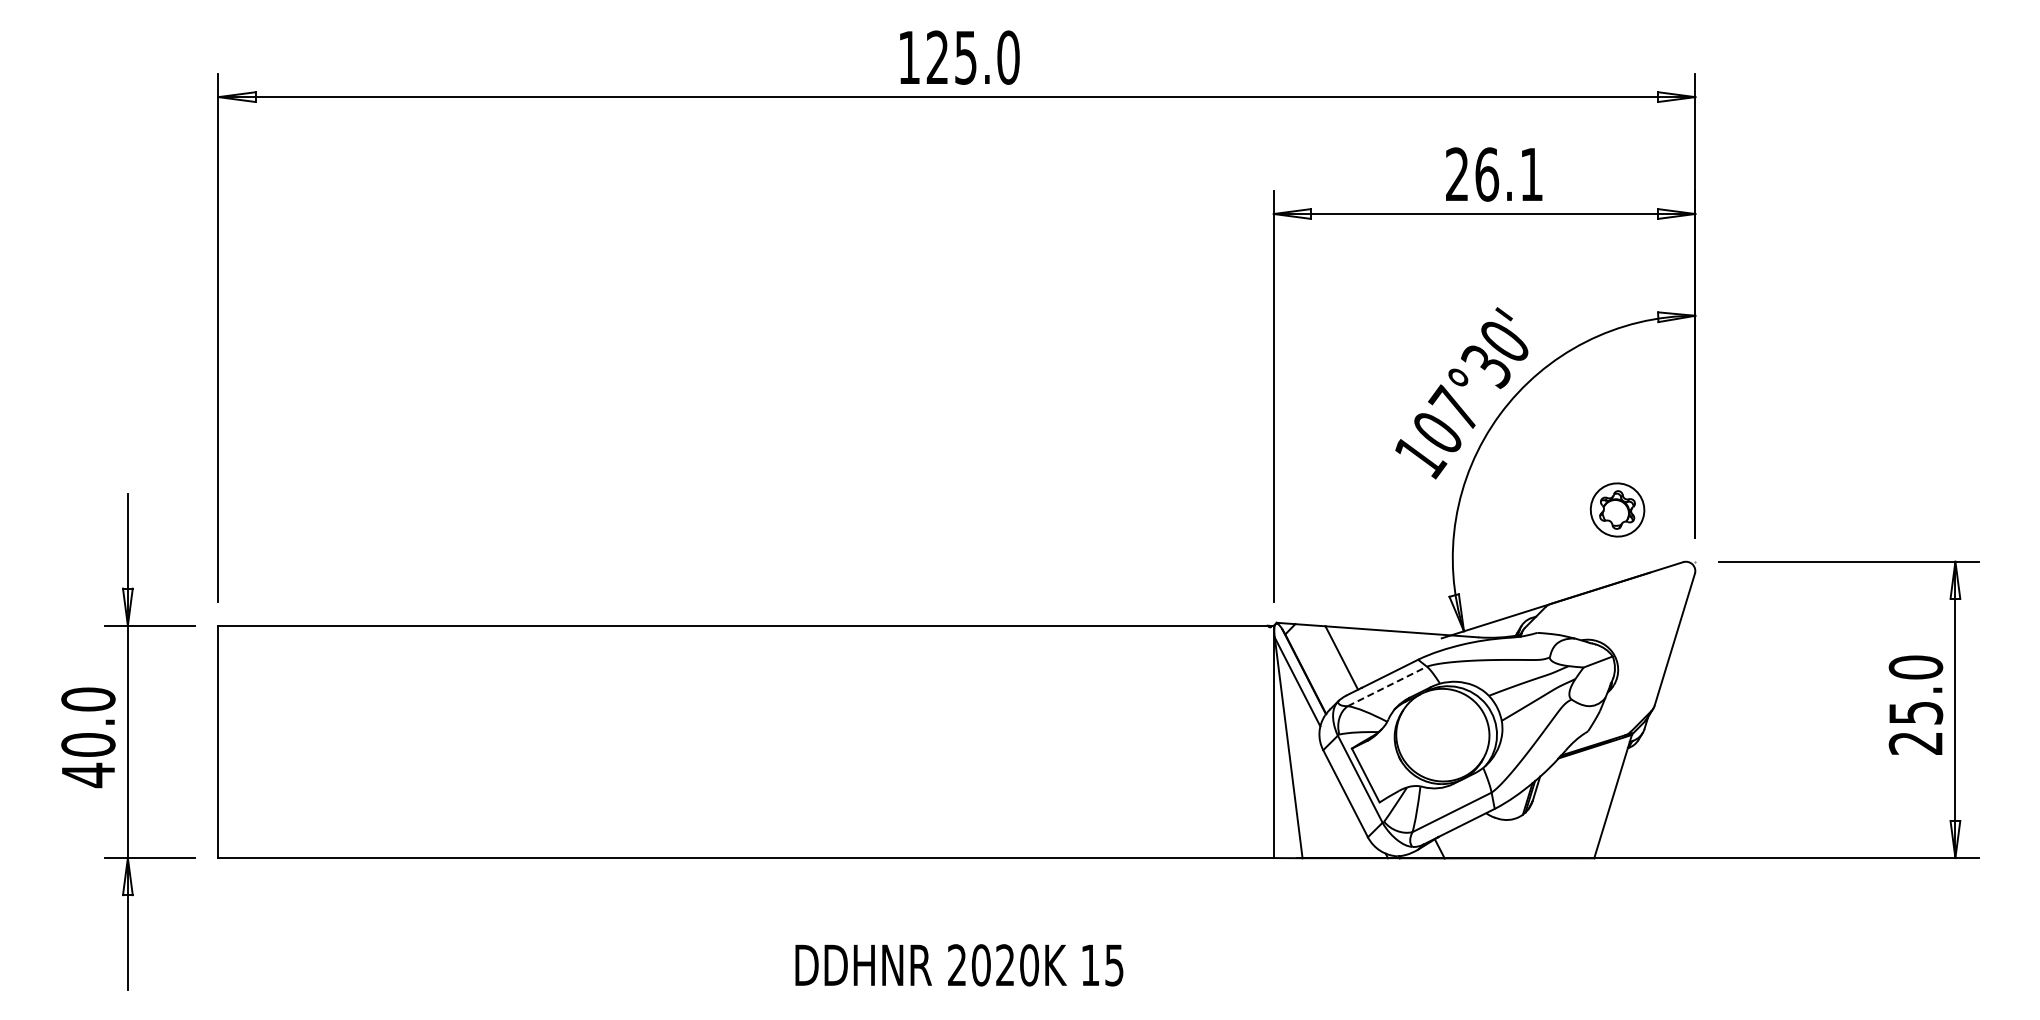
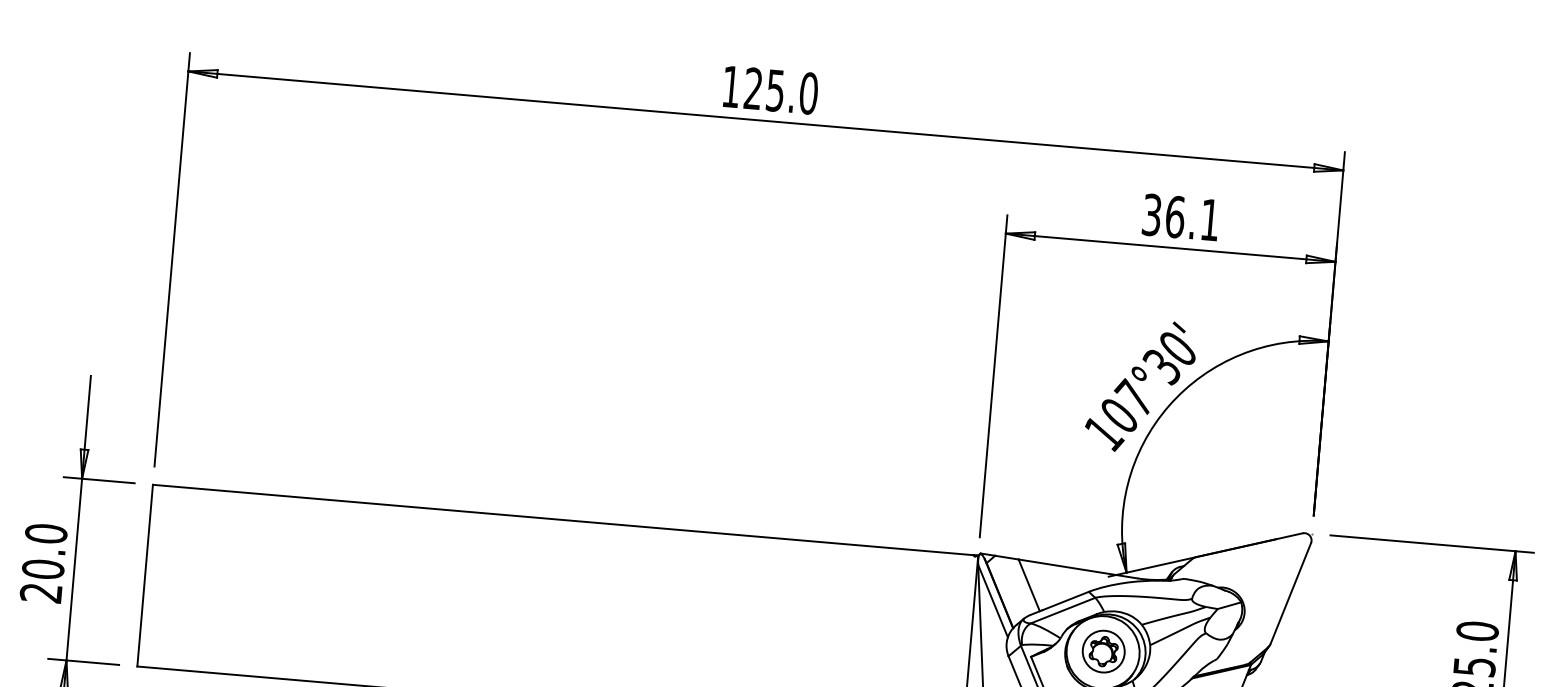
text: (1457, 174) -> (1152, 215), 26.1 -> 36.1
part: (1617, 509) -> (1103, 651), moved
line: (1387, 686) -> (1063, 610), dashed -> solid
text: (87, 775) -> (40, 593), 40.0 -> 20.0

